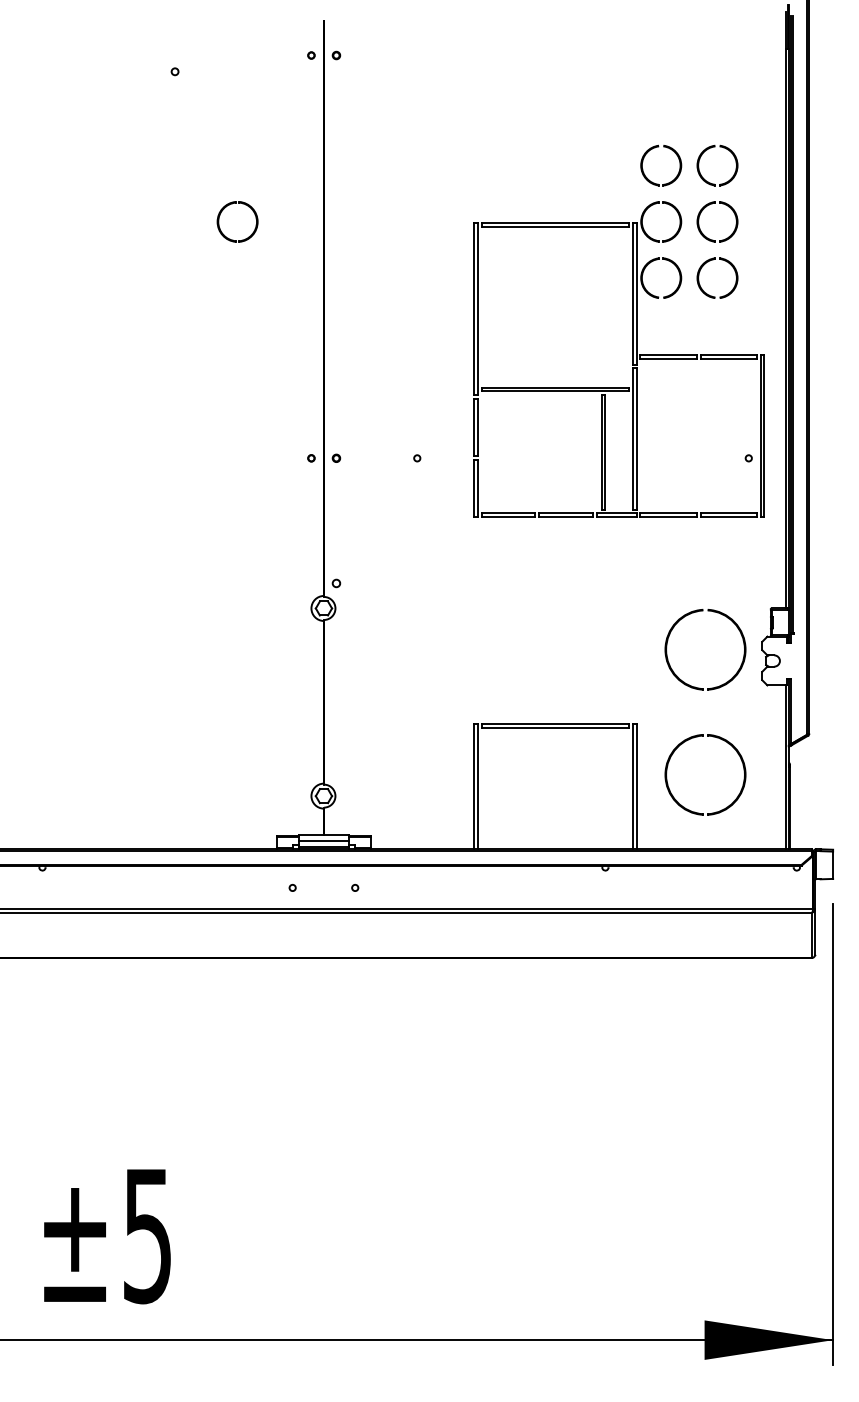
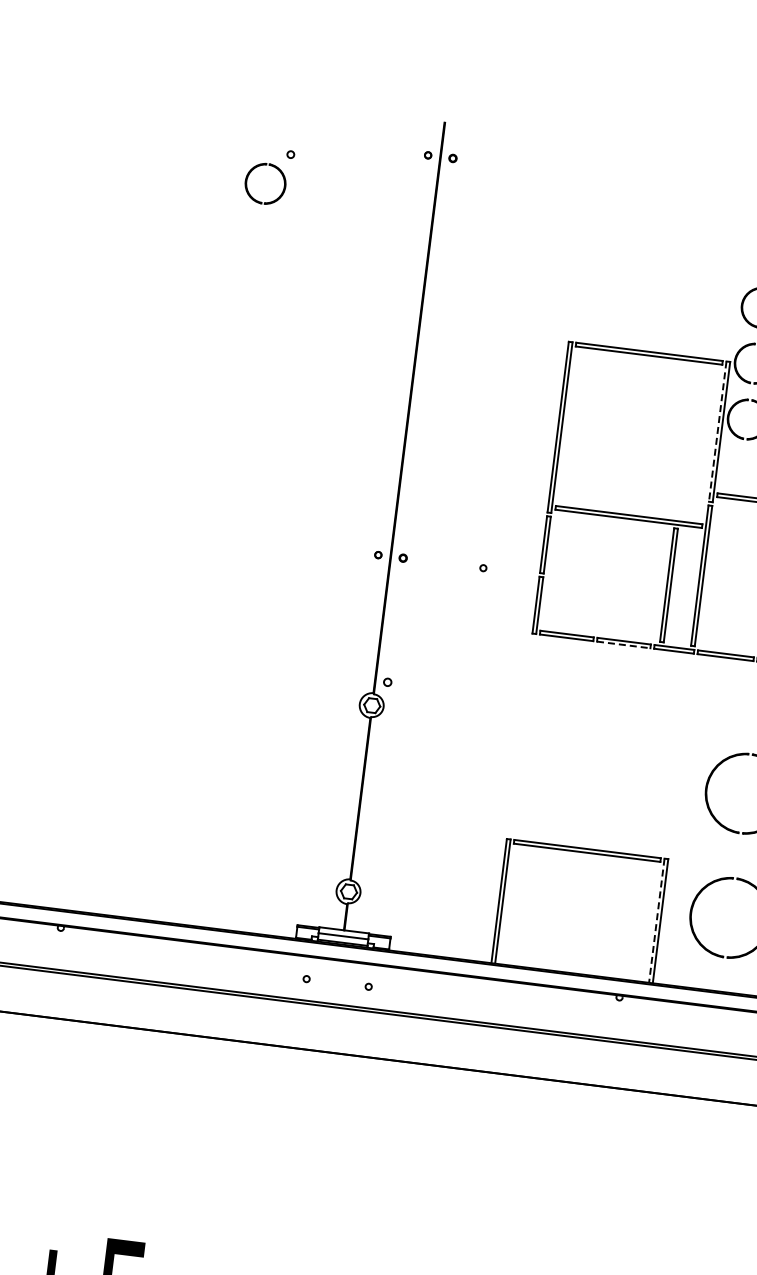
part: (225, 208) -> (255, 169), moved
line: (632, 293) -> (717, 431), solid -> dashed
line: (566, 517) -> (624, 645), solid -> dashed
line: (632, 786) -> (656, 920), solid -> dashed

